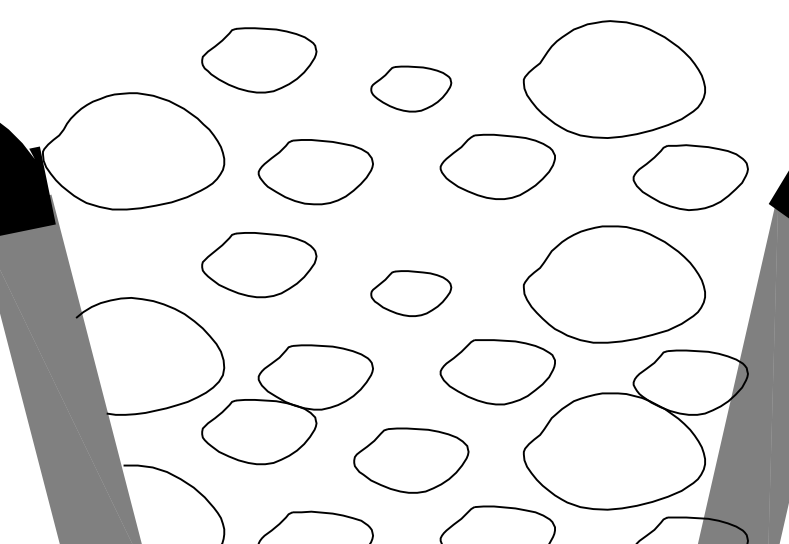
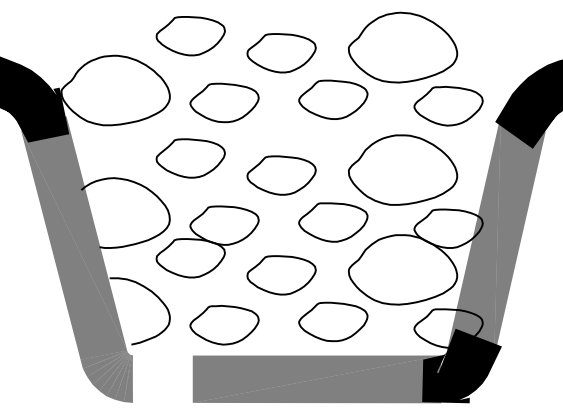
part: (411, 89) -> (281, 53), size x1.43
part: (411, 293) -> (281, 175), size x1.43

